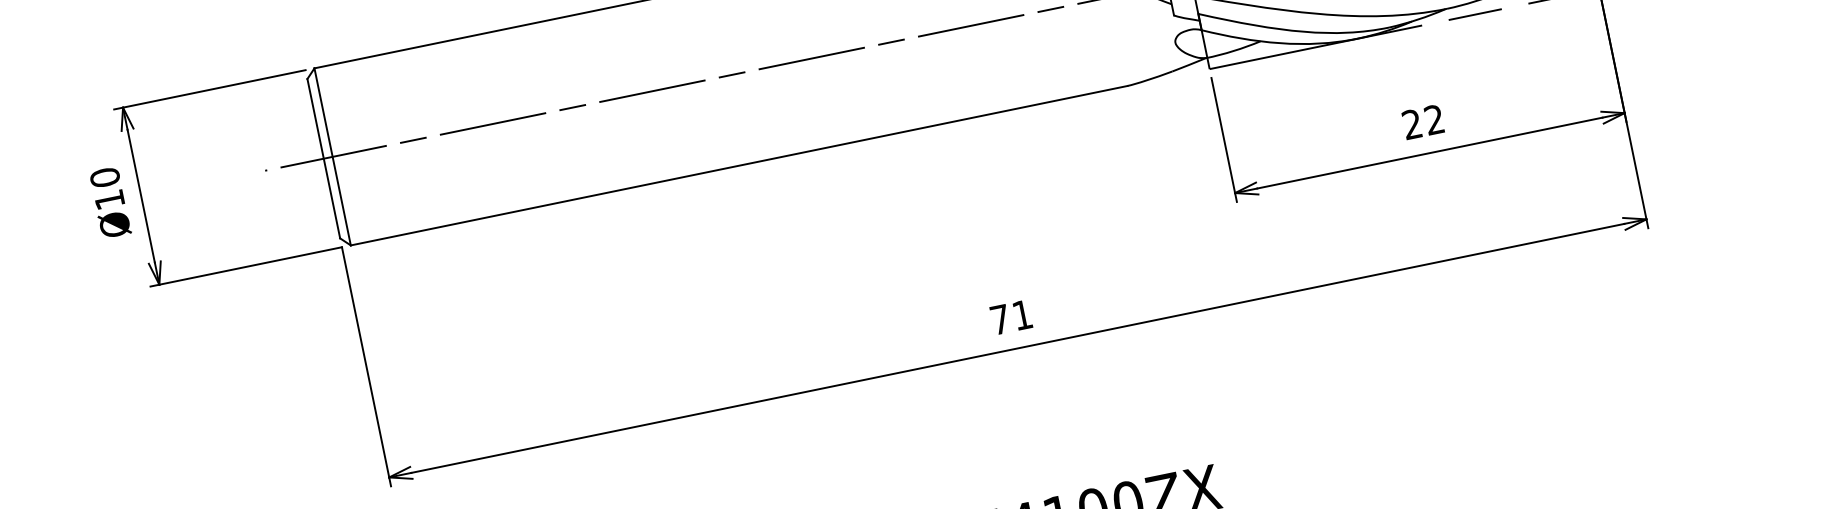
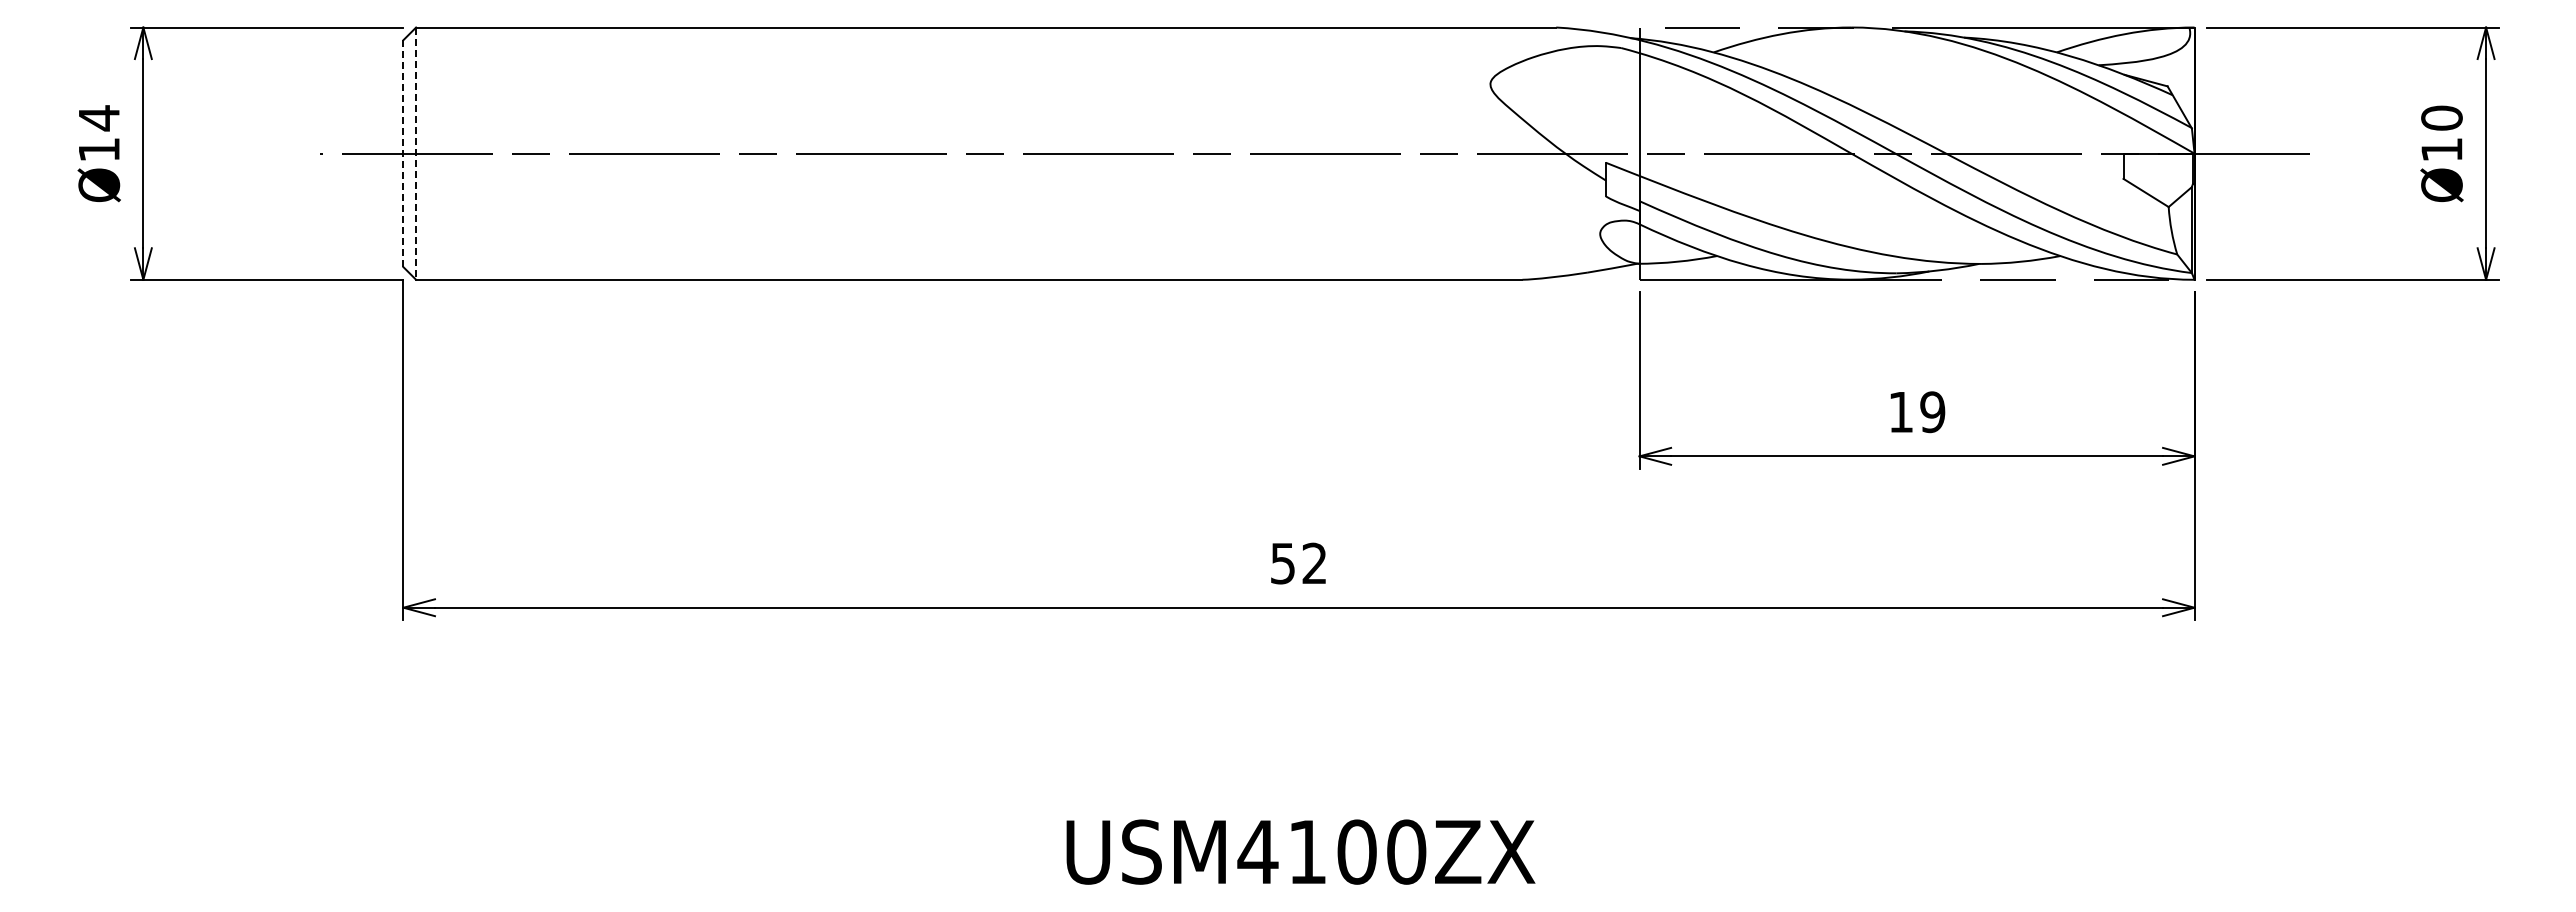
text: (1423, 122) -> (1917, 412), 22 -> 19
line: (333, 157) -> (416, 154), solid -> dashed
line: (323, 158) -> (403, 153), solid -> dashed
text: (105, 177) -> (99, 118), Ø10 -> Ø14
text: (1011, 317) -> (1298, 563), 71 -> 52

